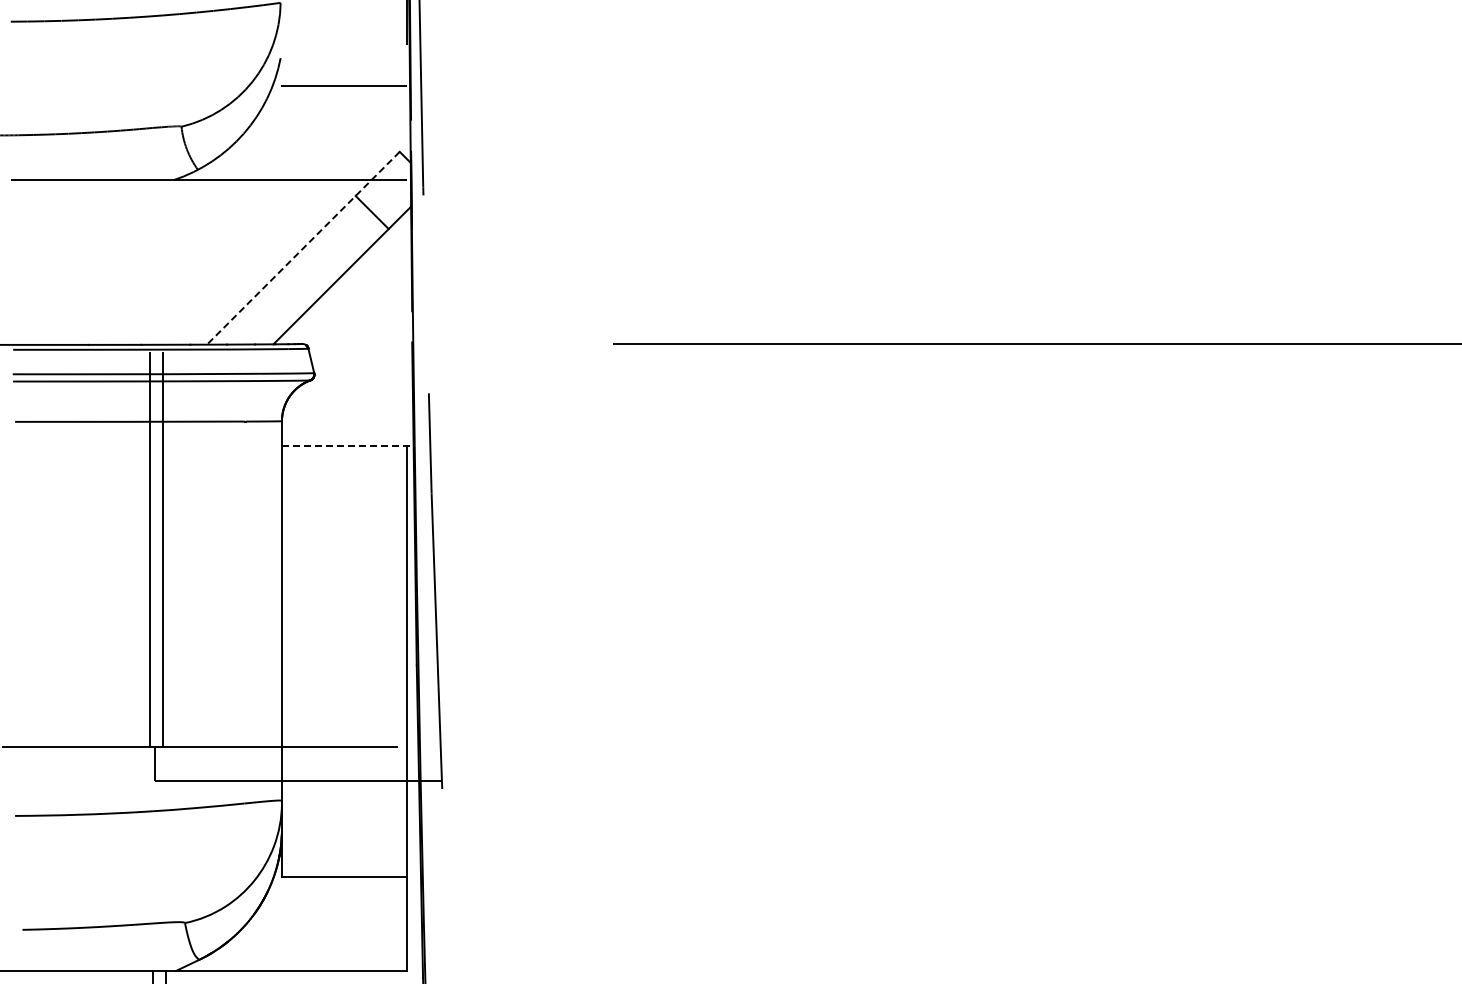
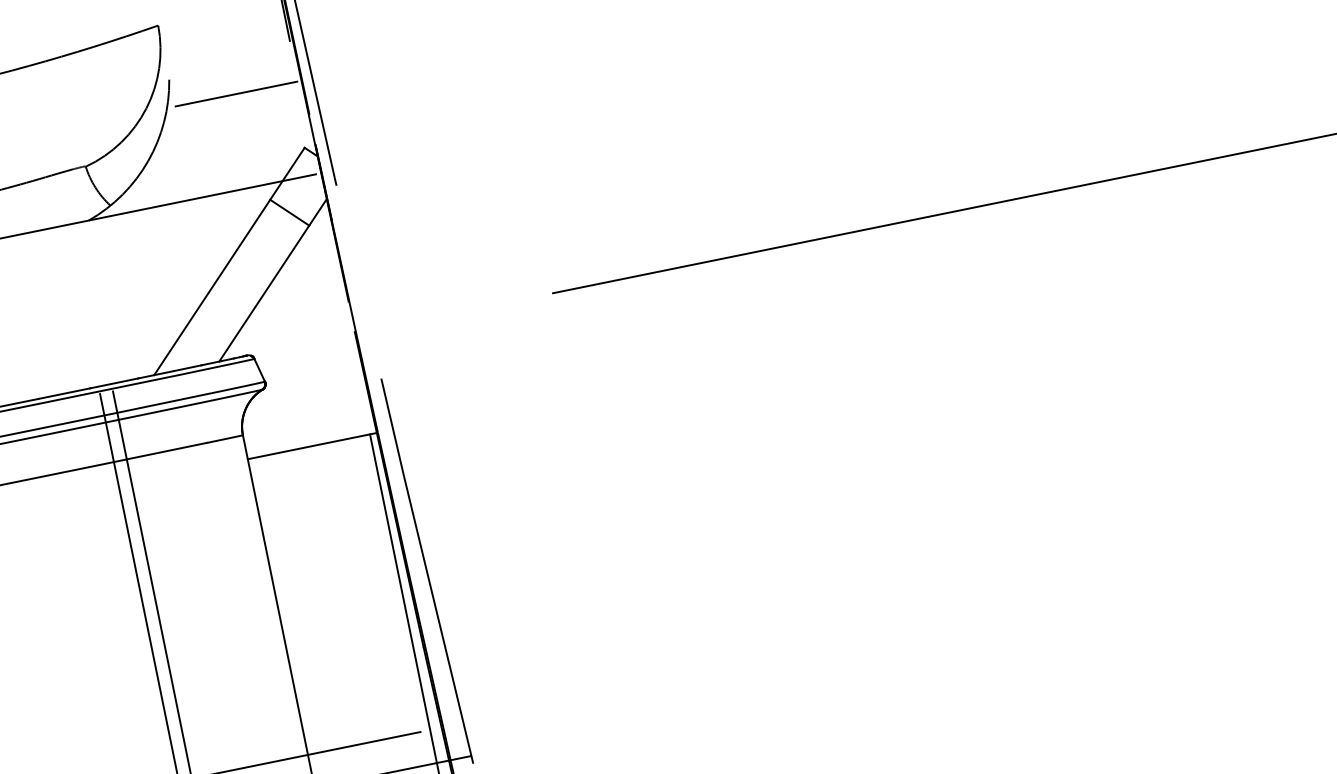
line: (303, 248) -> (229, 261), dashed -> solid
line: (347, 445) -> (311, 445), dashed -> solid

